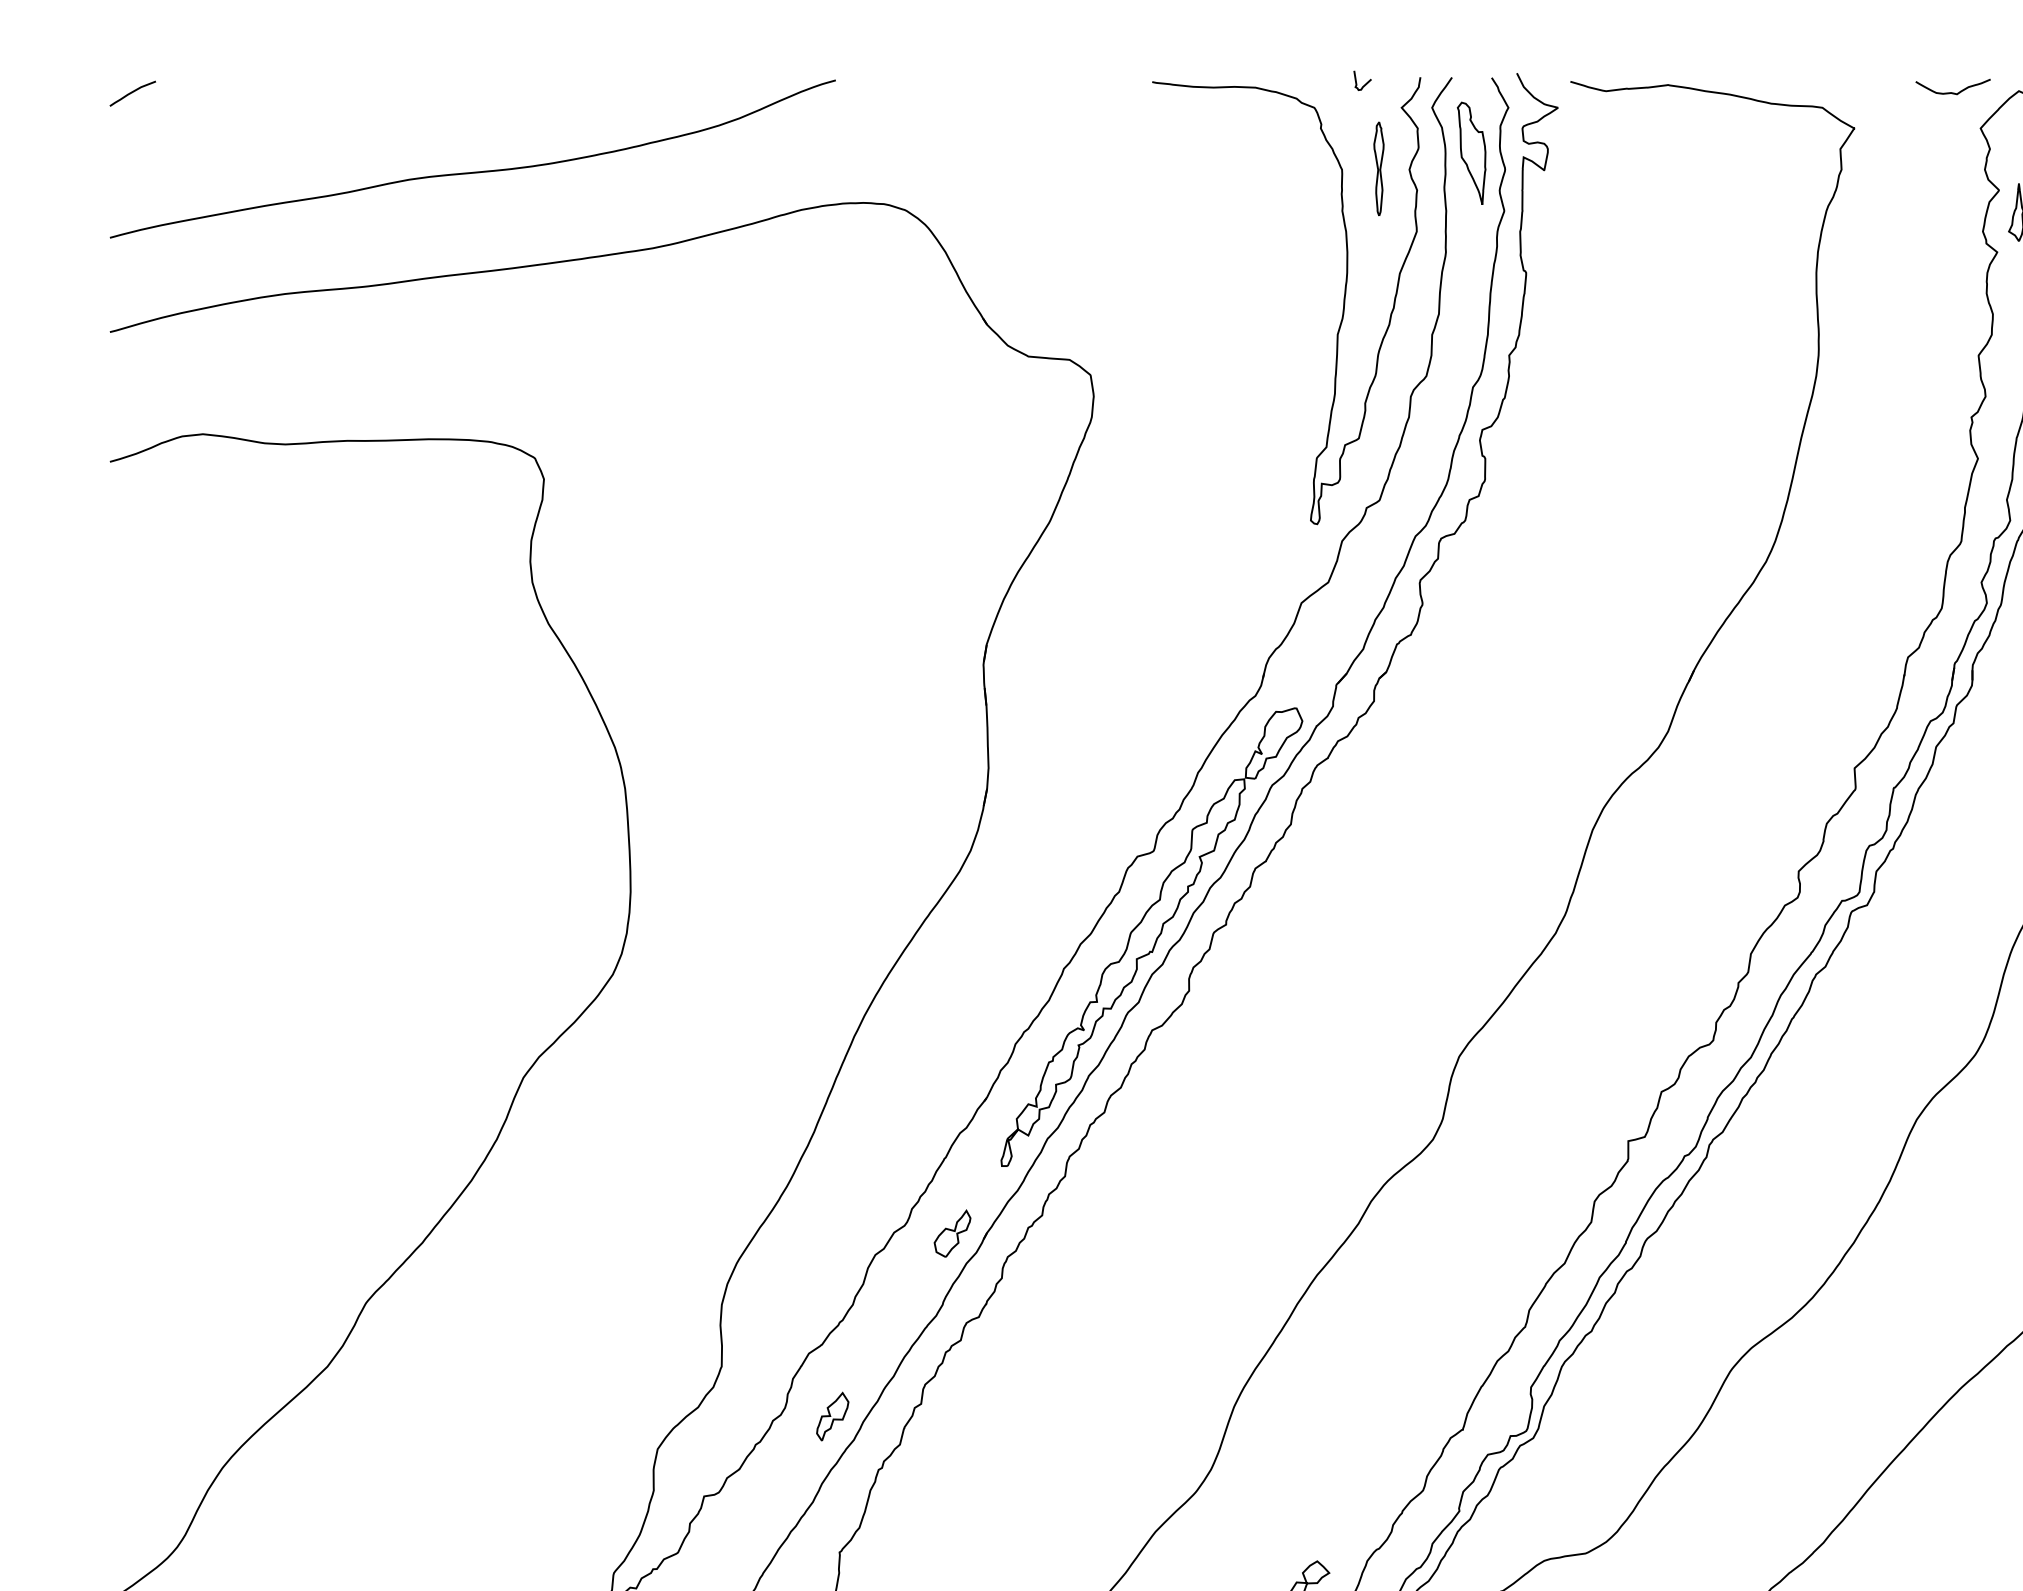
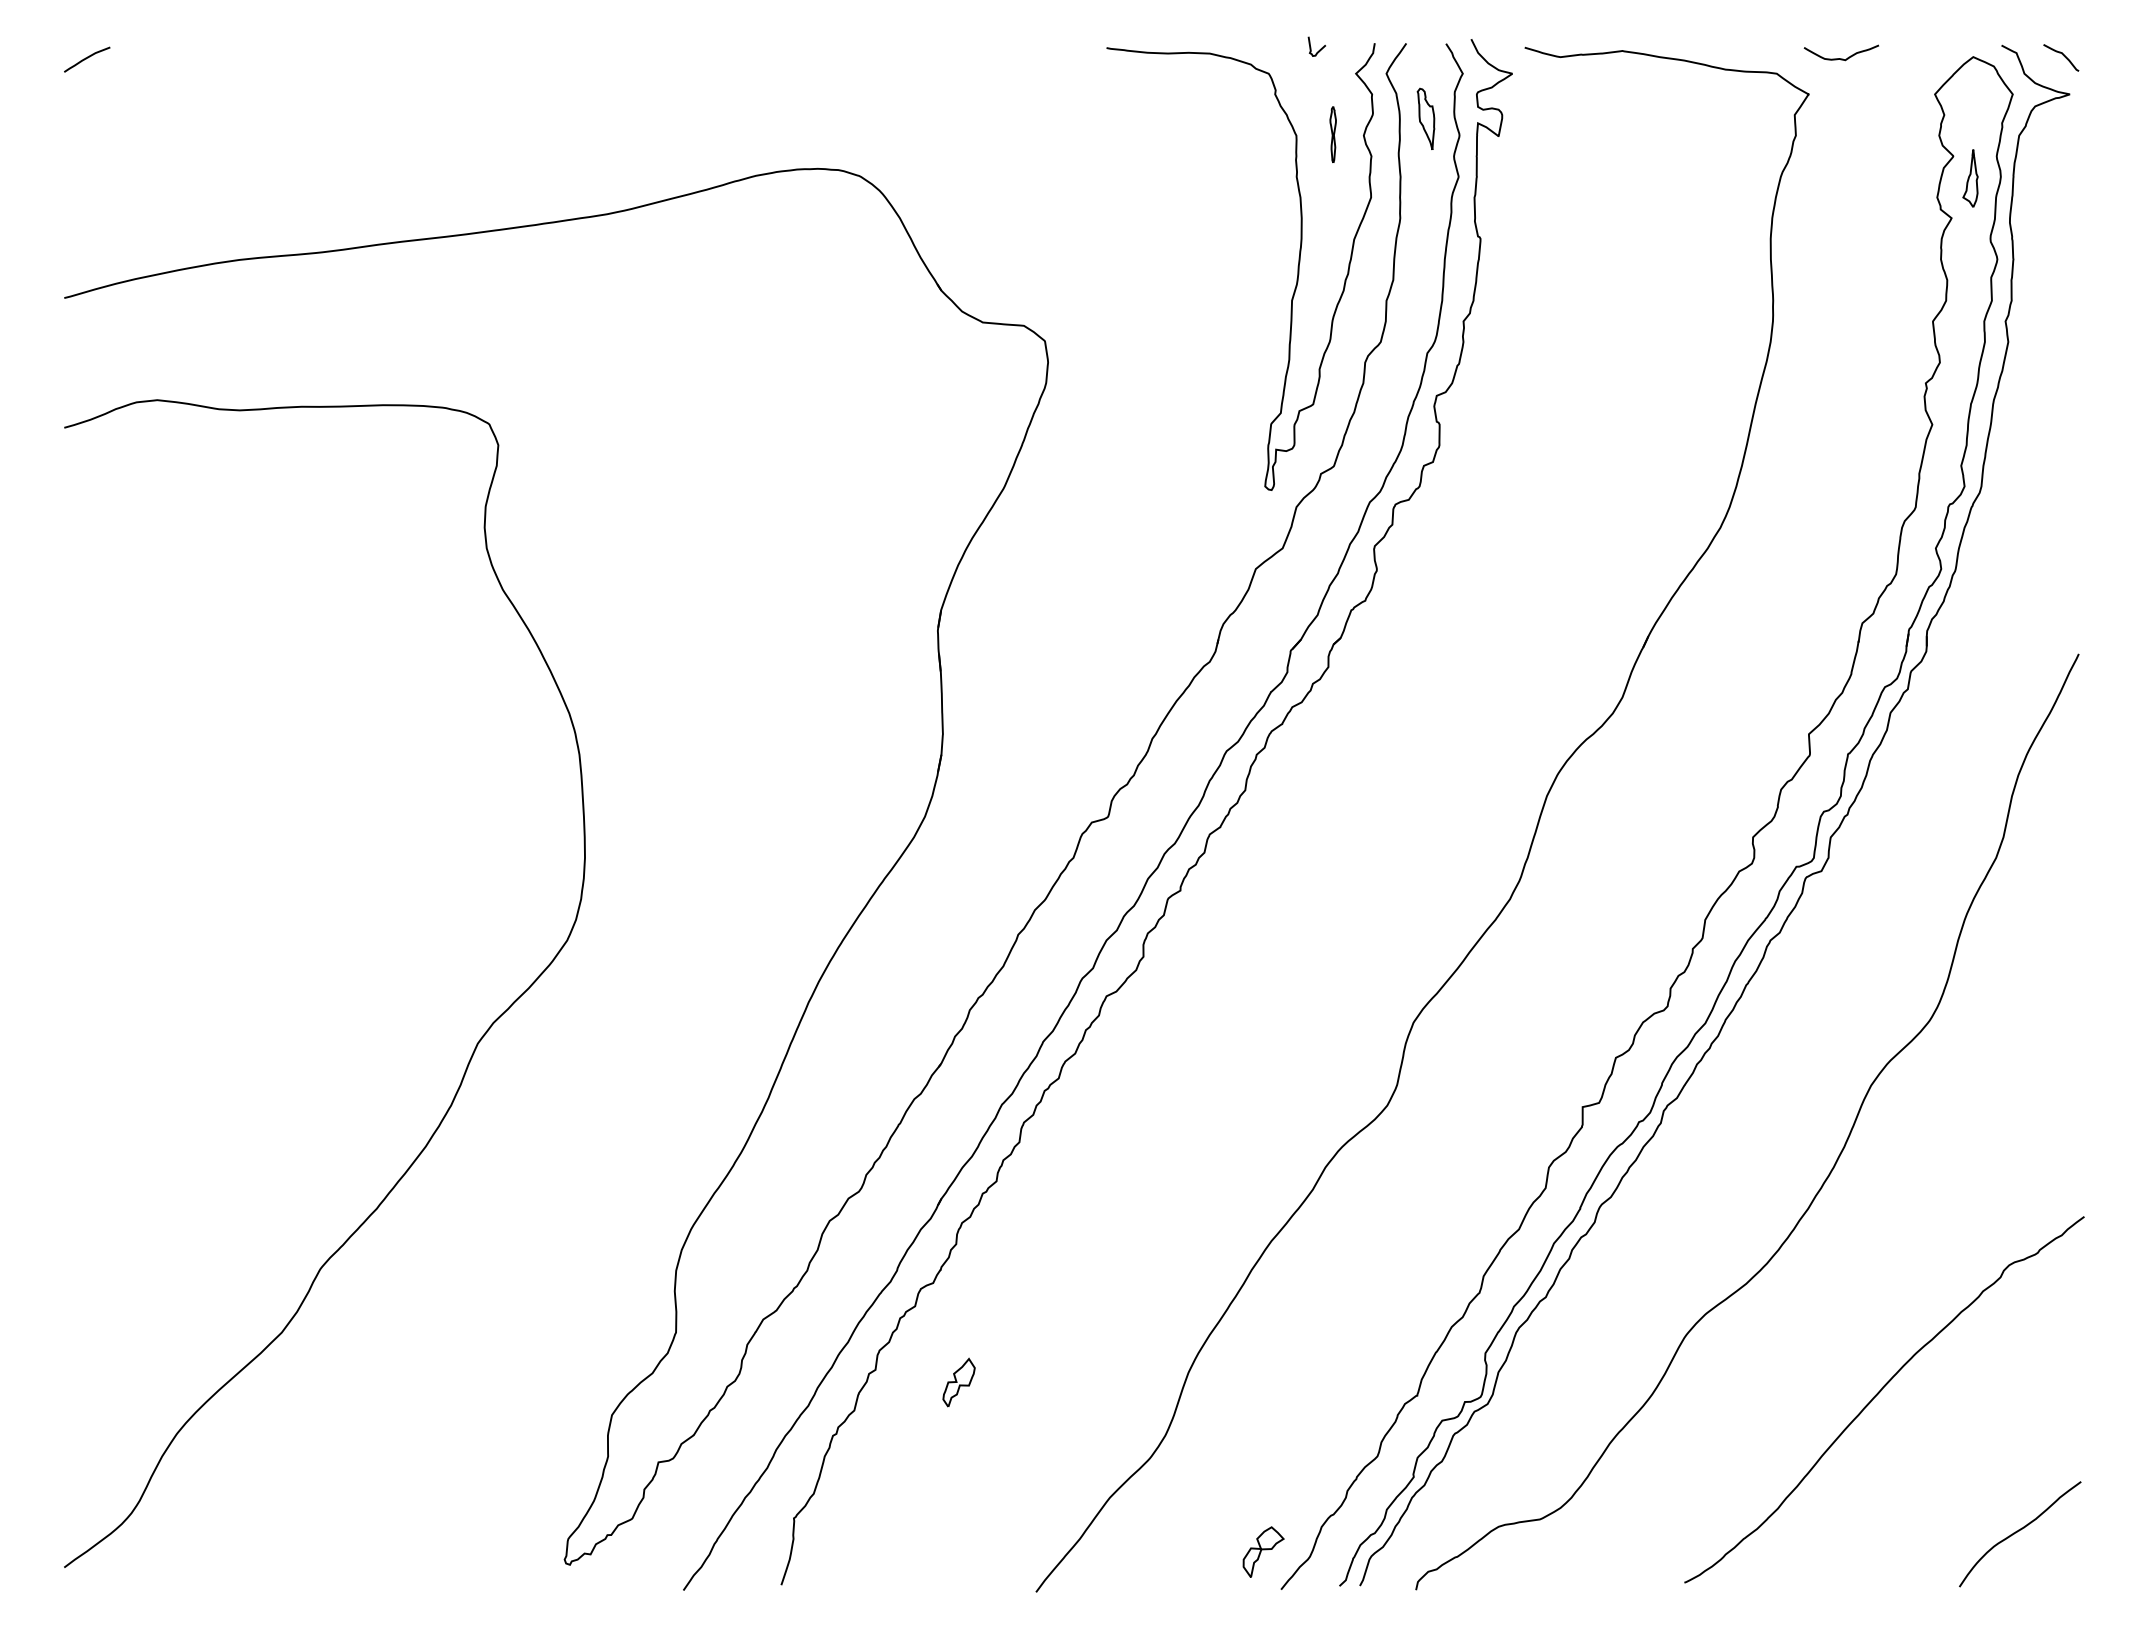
curve: (1953, 92) -> (1841, 58), moved
part: (1471, 152) -> (1425, 118), size x0.6
part: (1378, 168) -> (1332, 134), size x0.6
curve: (473, 171) -> (427, 137), removed
part: (1151, 936) -> (1105, 902), removed
part: (952, 1233) -> (906, 1199), removed
part: (832, 1416) -> (958, 1382), moved

